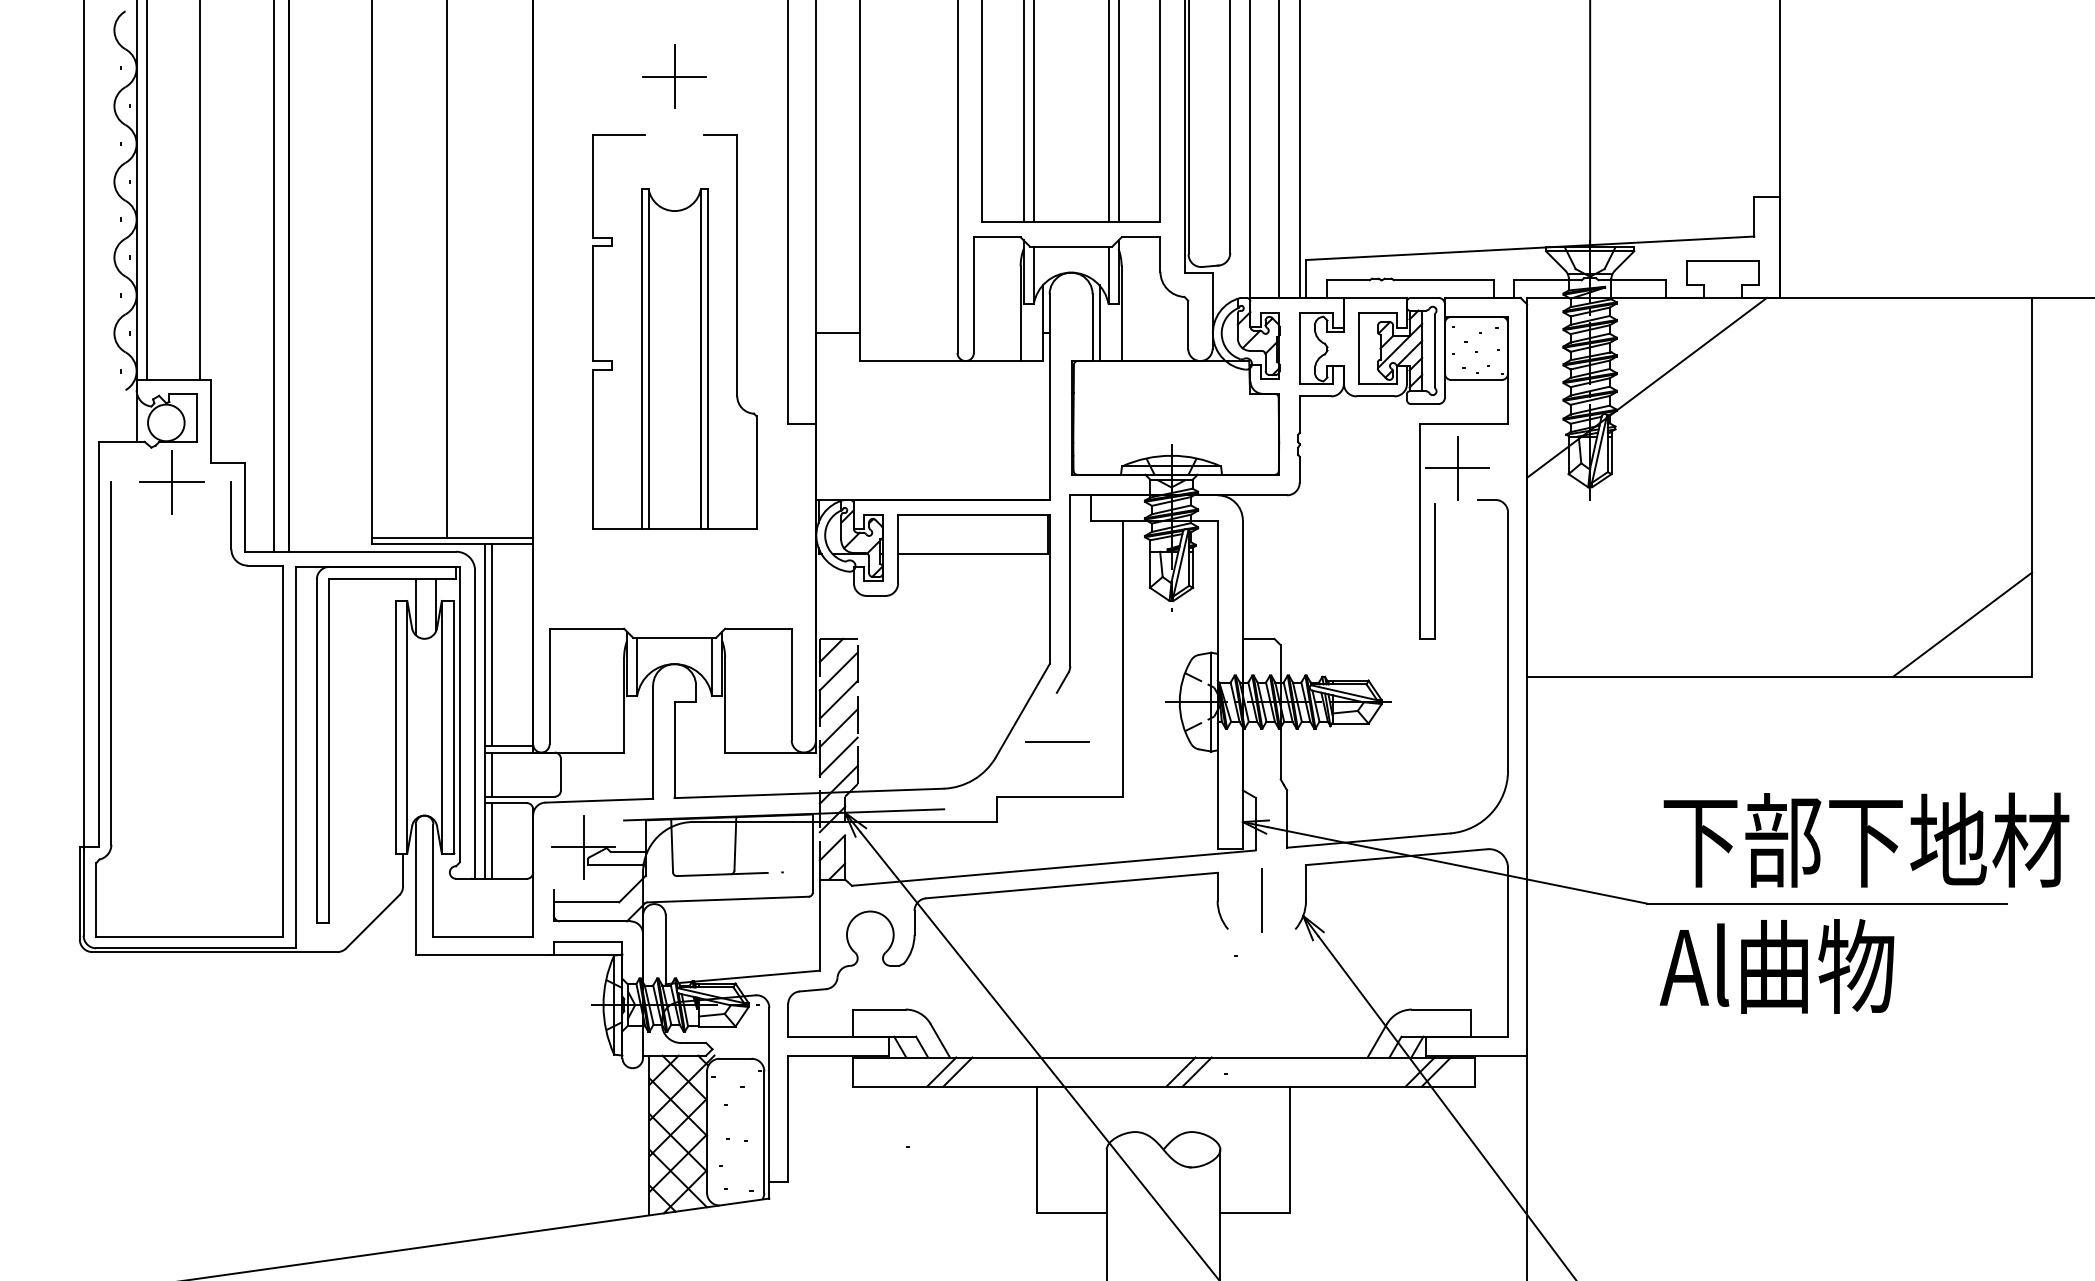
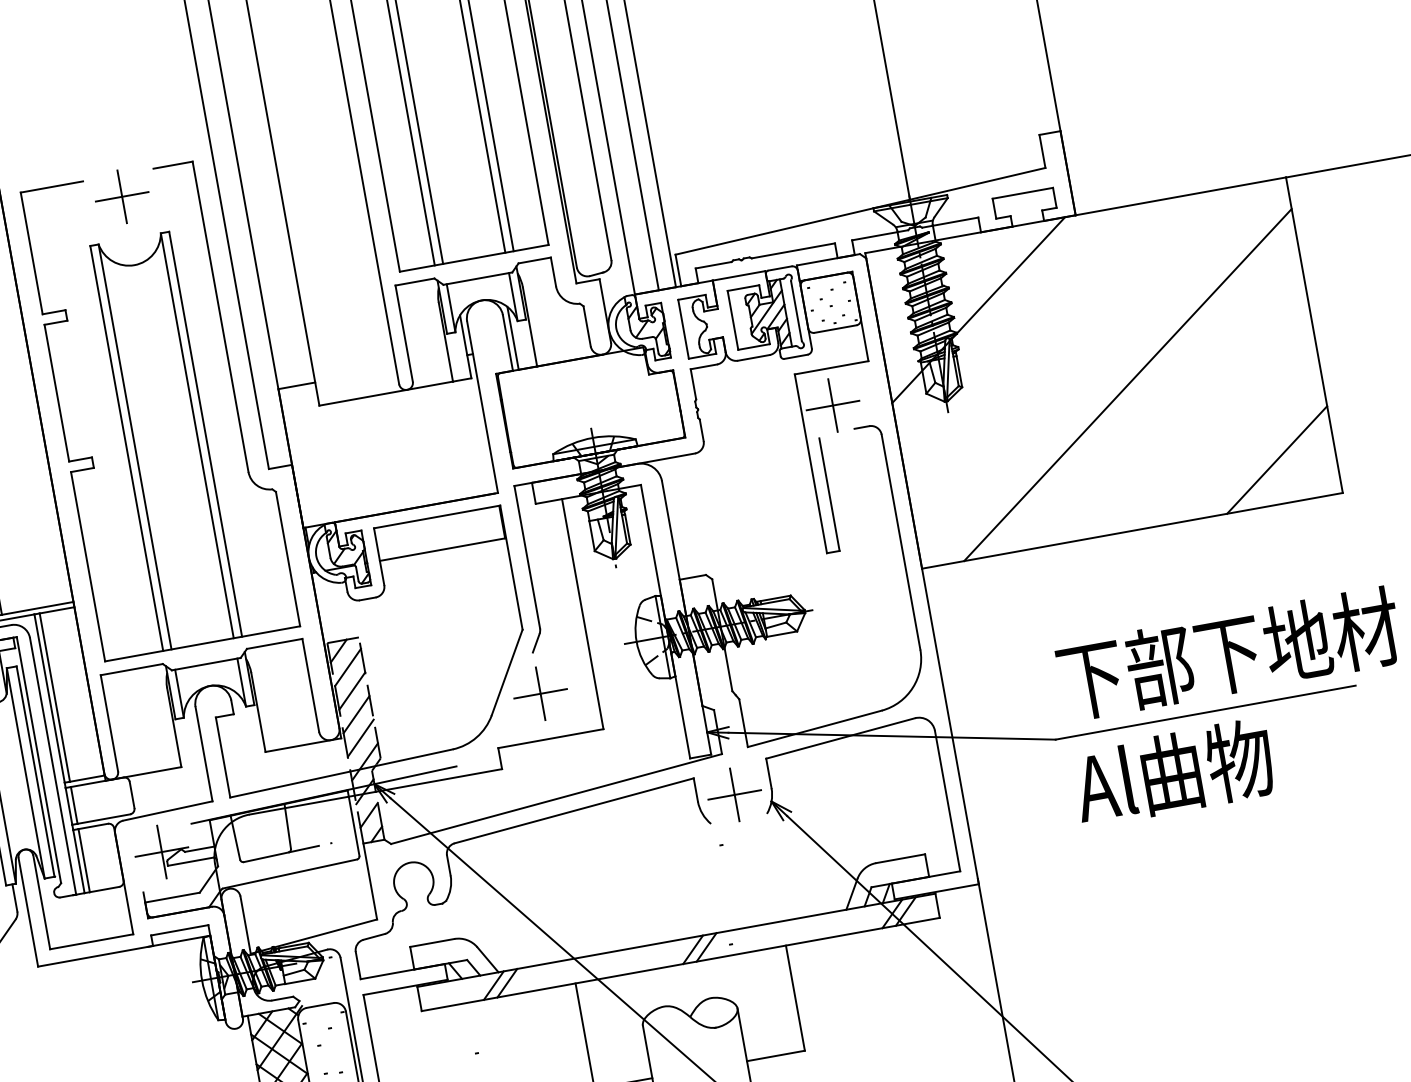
part: (674, 332) -> (160, 409), size x1.43
line: (1804, 505) -> (1127, 384), added
line: (1057, 742) -> (540, 693), added
line: (1261, 900) -> (734, 794), added

